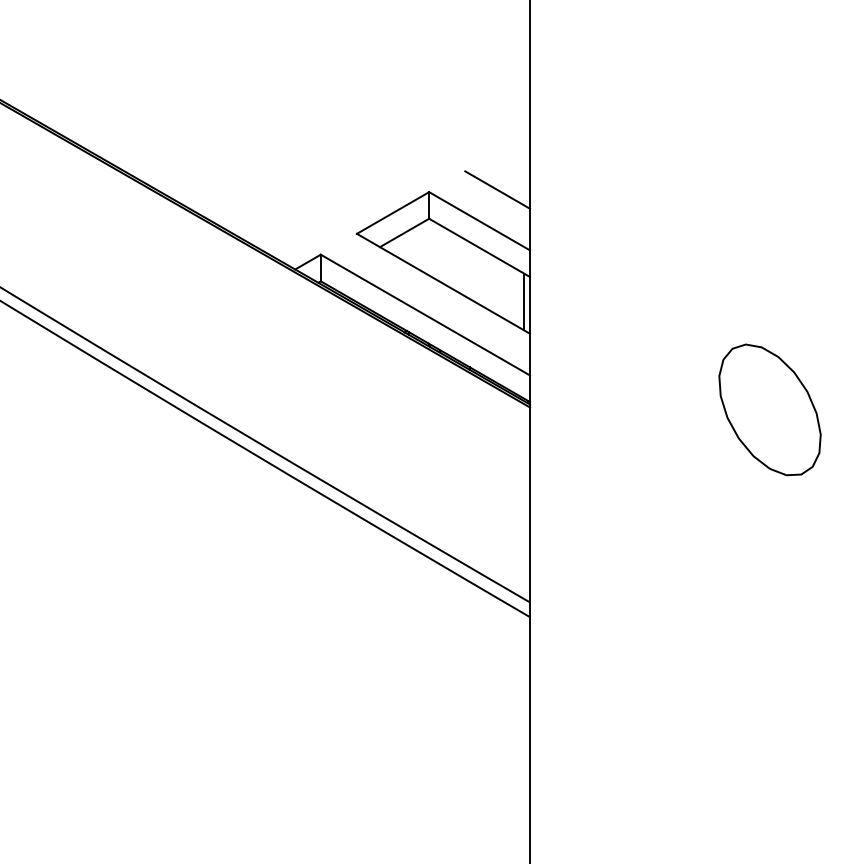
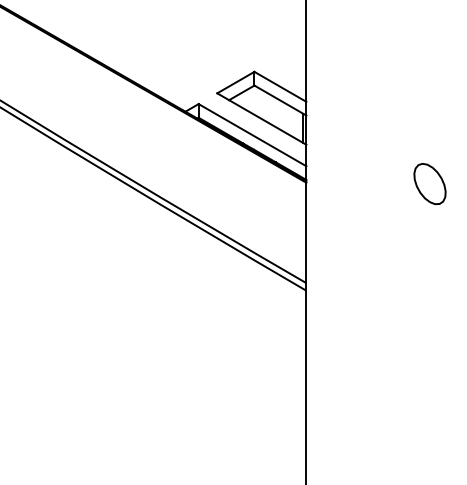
line: (497, 189) -> (289, 70), removed
part: (769, 408) -> (429, 183), size x0.6

